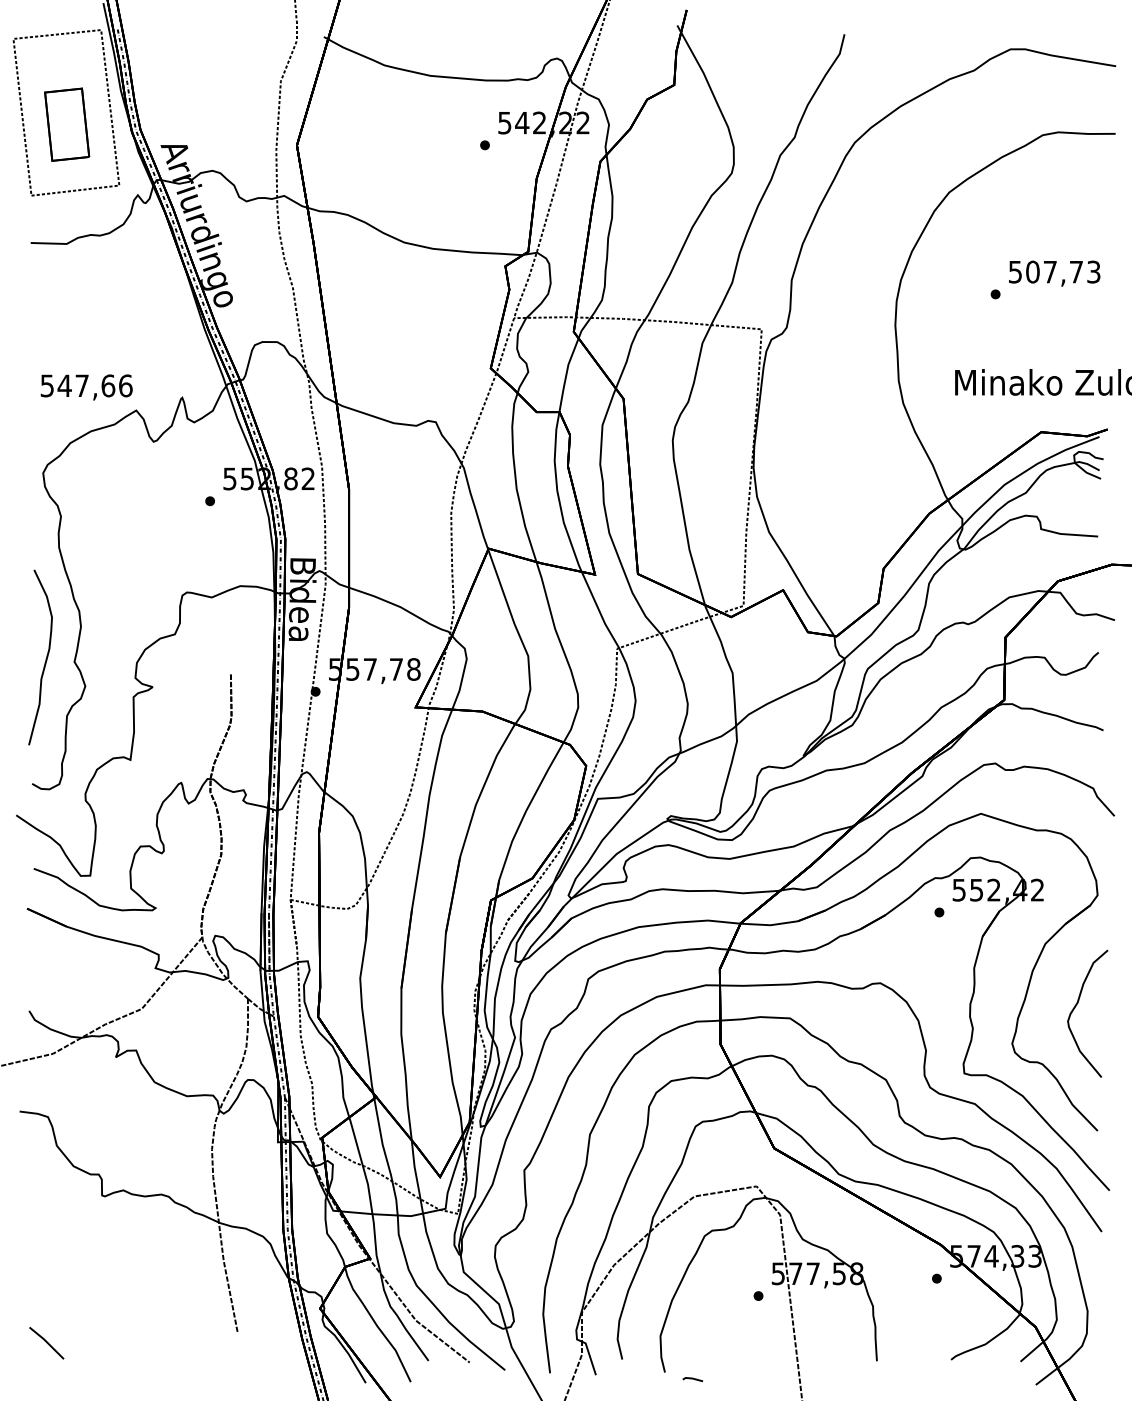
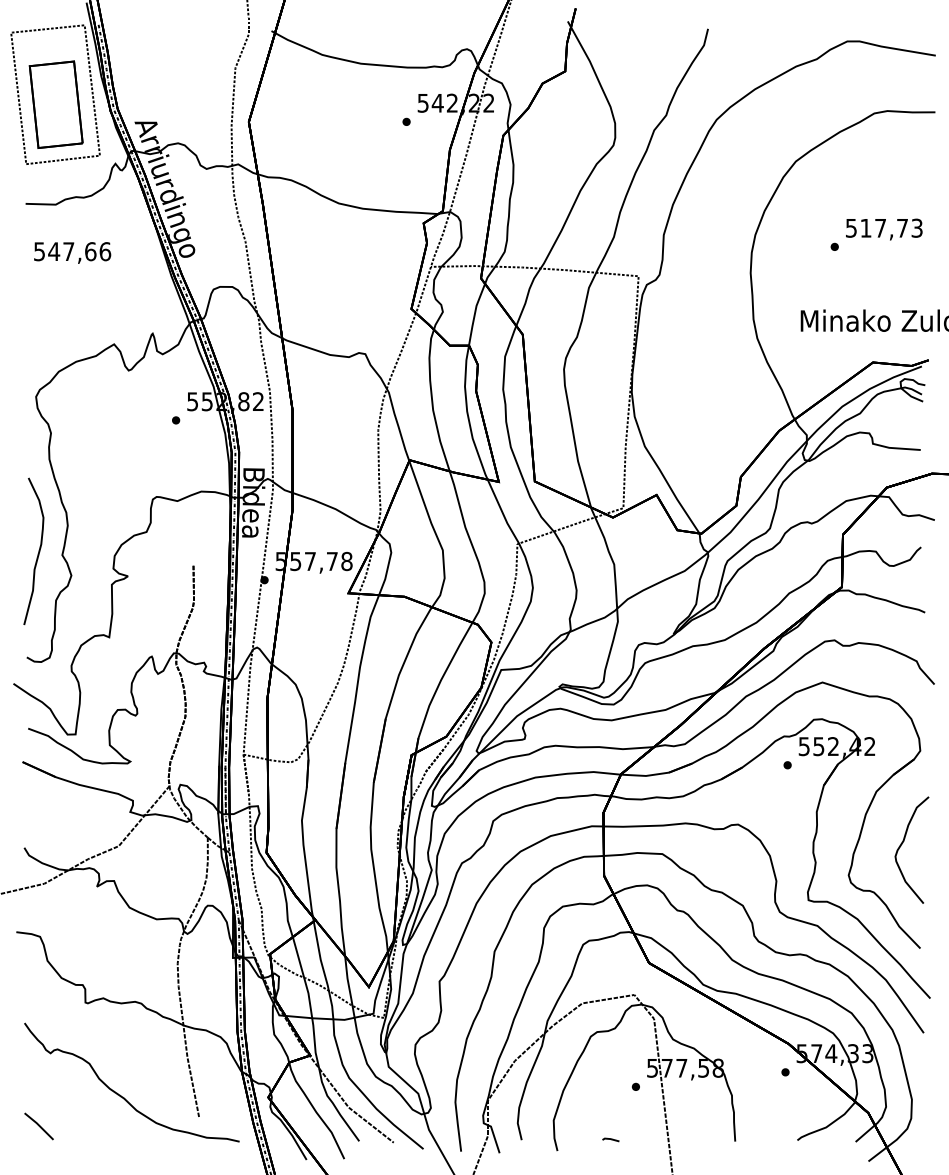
part: (66, 124) -> (55, 104), size x1.43
text: (1032, 271) -> (865, 227), 507,73 -> 517,73
text: (86, 386) -> (72, 252), moved
curve: (143, 1305) -> (120, 1094), added
line: (692, 1379) -> (610, 1139), moved

